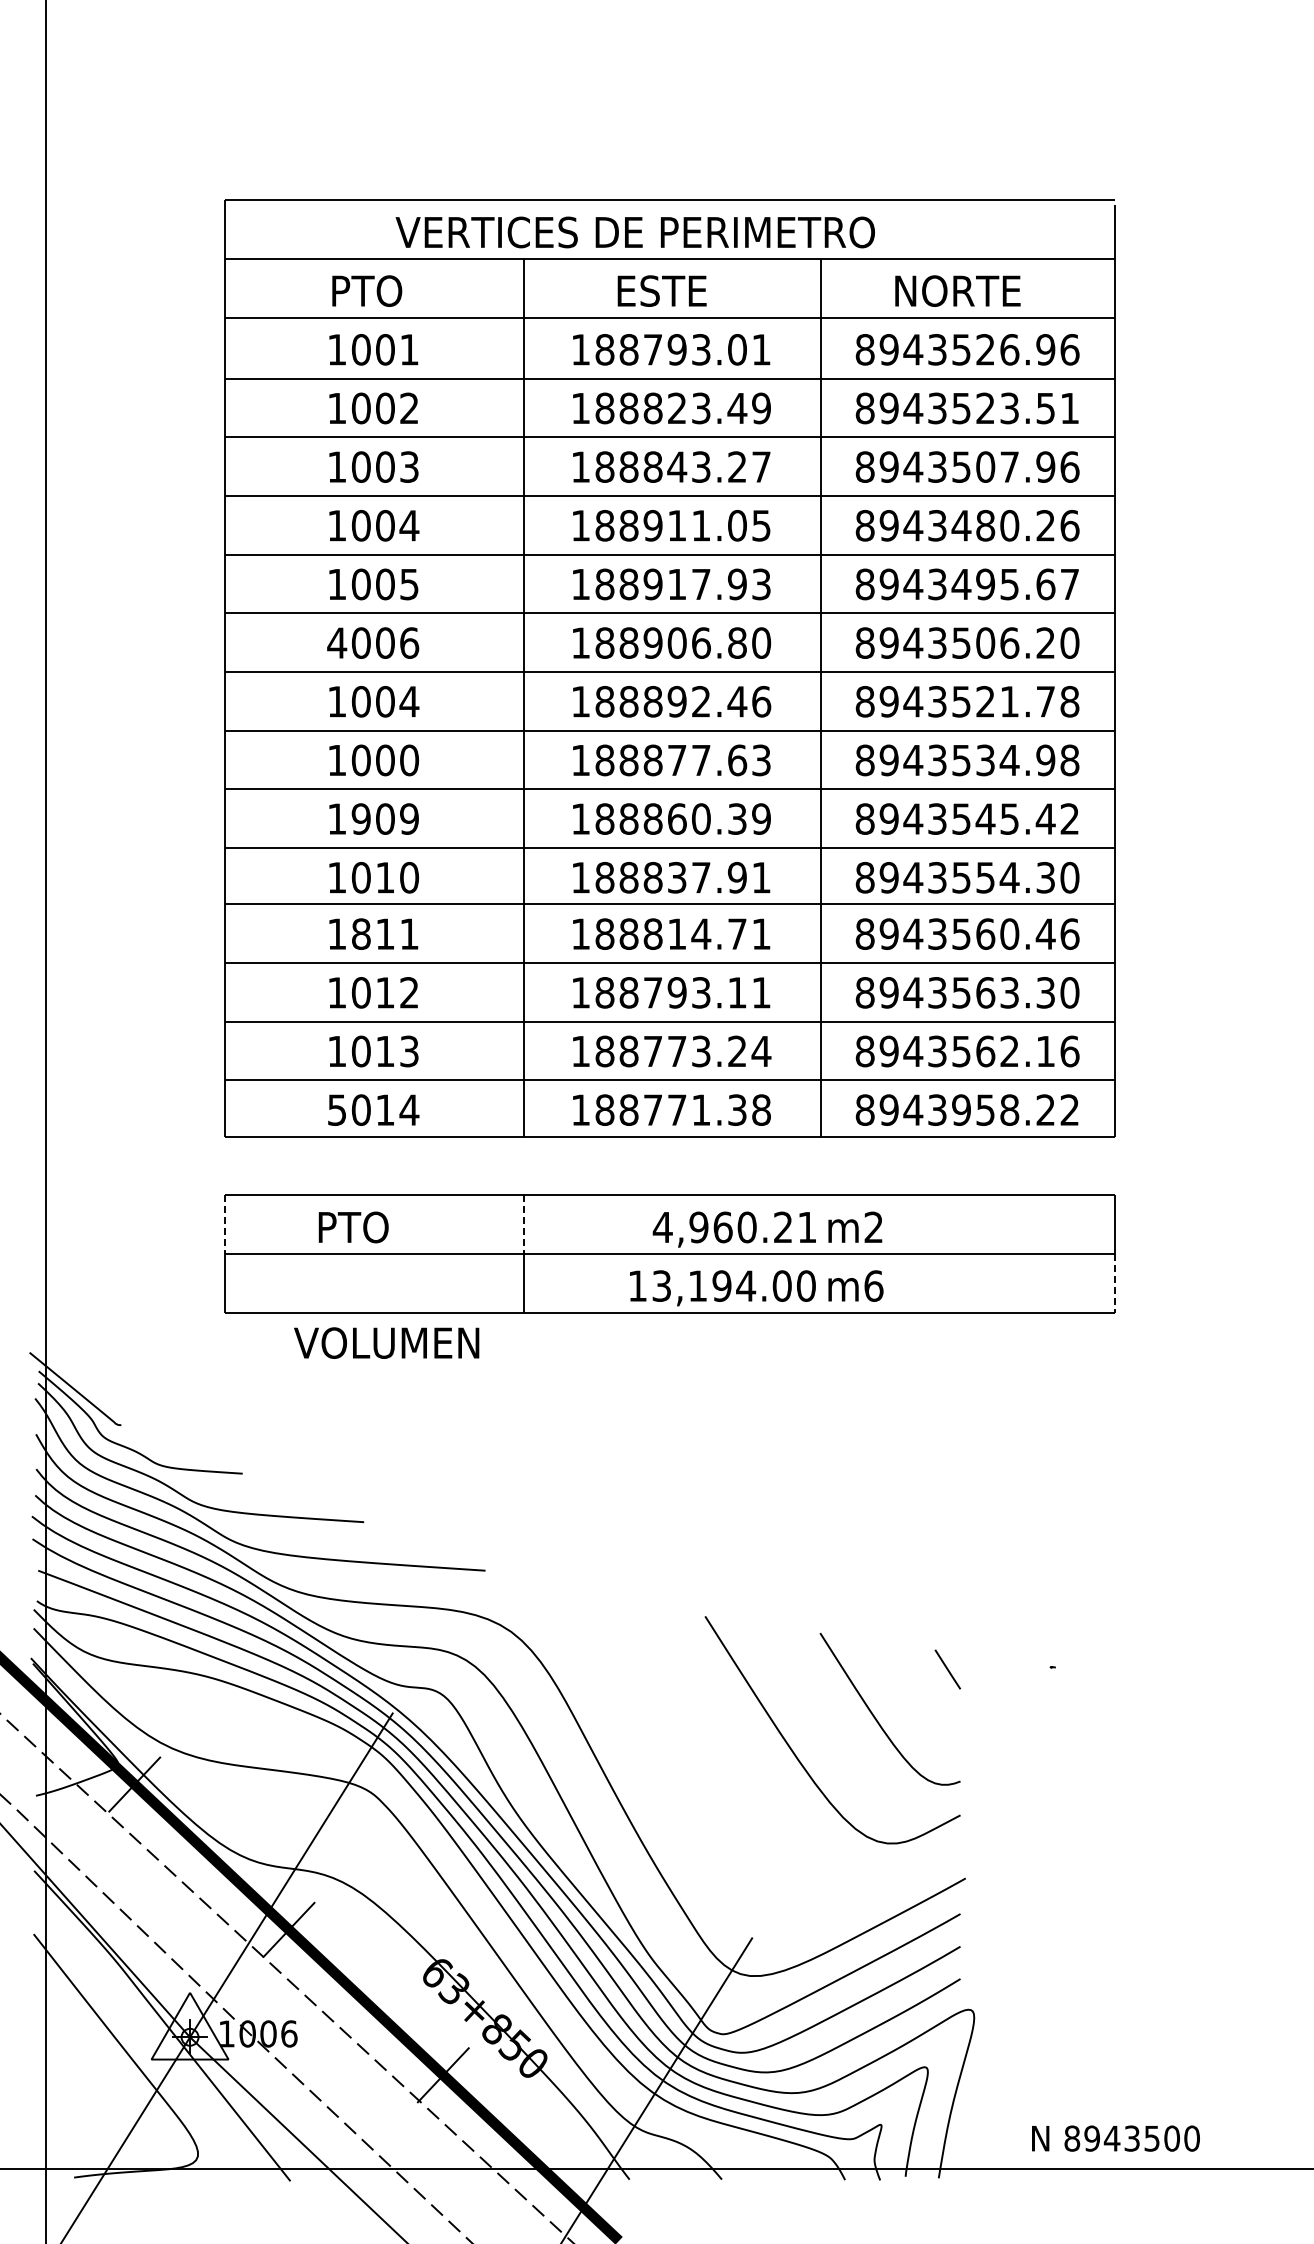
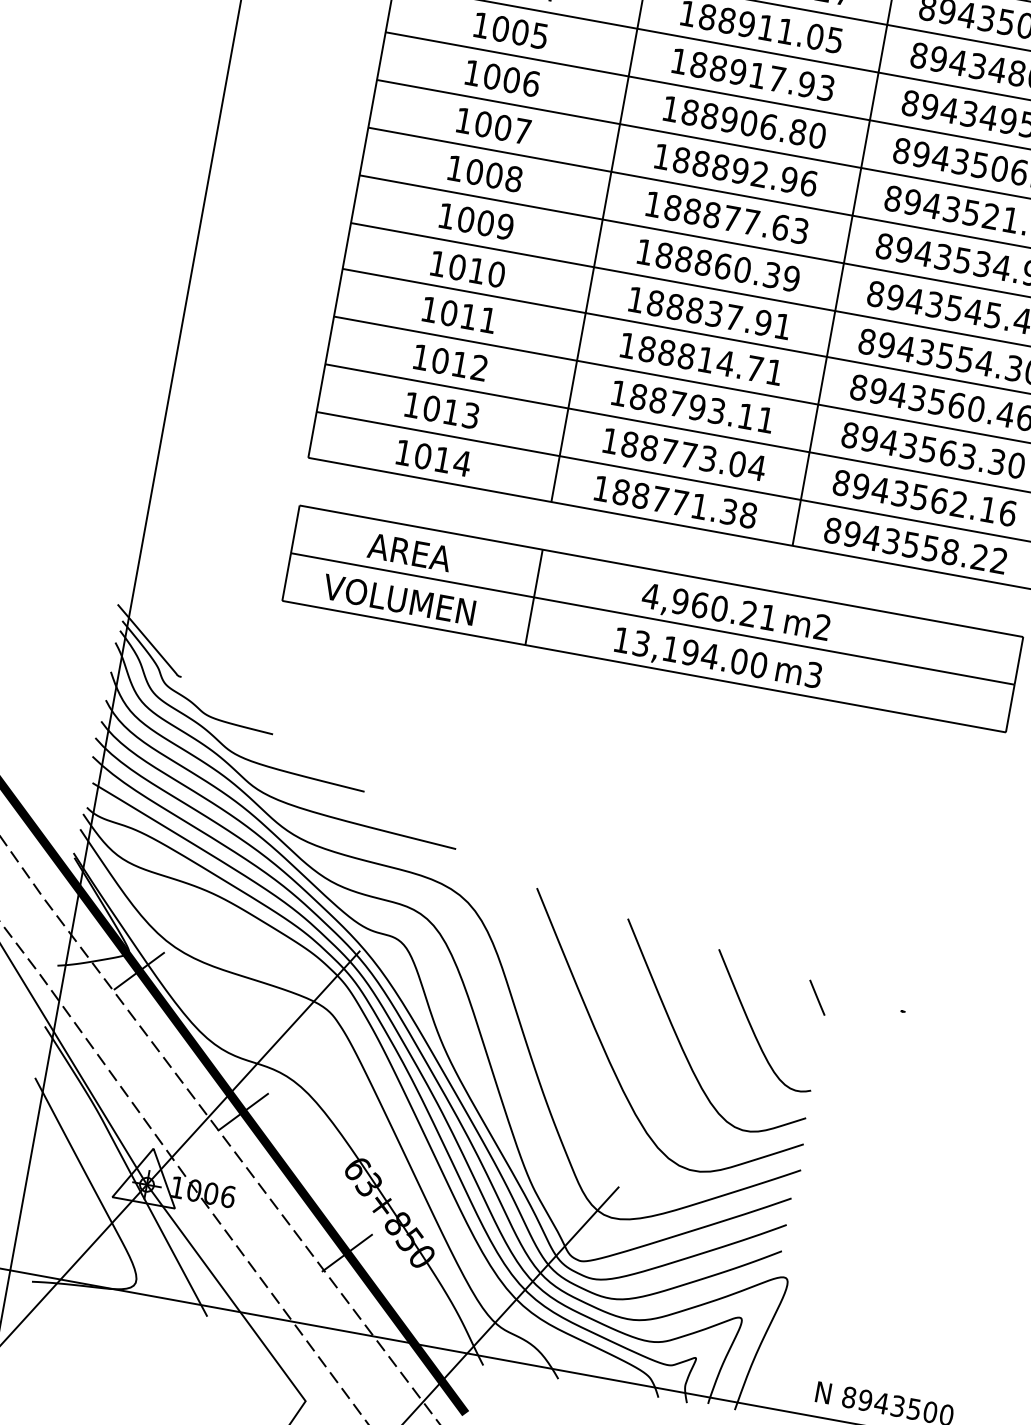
text: (337, 642) -> (472, 72), 4006 -> 1006
text: (409, 701) -> (522, 131), 1004 -> 1007
text: (737, 701) -> (789, 179), 188892.46 -> 188892.96
text: (409, 760) -> (514, 179), 1000 -> 1008
text: (360, 818) -> (465, 219), 1909 -> 1009
text: (360, 933) -> (448, 312), 1811 -> 1011
text: (737, 1051) -> (737, 464), 188773.24 -> 188773.04
text: (336, 1109) -> (403, 452), 5014 -> 1014
text: (961, 1109) -> (911, 544), 8943958.22 -> 8943558.22
line: (224, 1225) -> (294, 529), dashed -> solid
line: (523, 1225) -> (538, 574), dashed -> solid
text: (365, 1227) -> (409, 552), PTO -> AREA
line: (1114, 1283) -> (1009, 708), dashed -> solid
text: (873, 1285) -> (813, 674), m6 -> m3
text: (386, 1342) -> (399, 599), moved
curve: (715, 1790) -> (610, 1061), added

